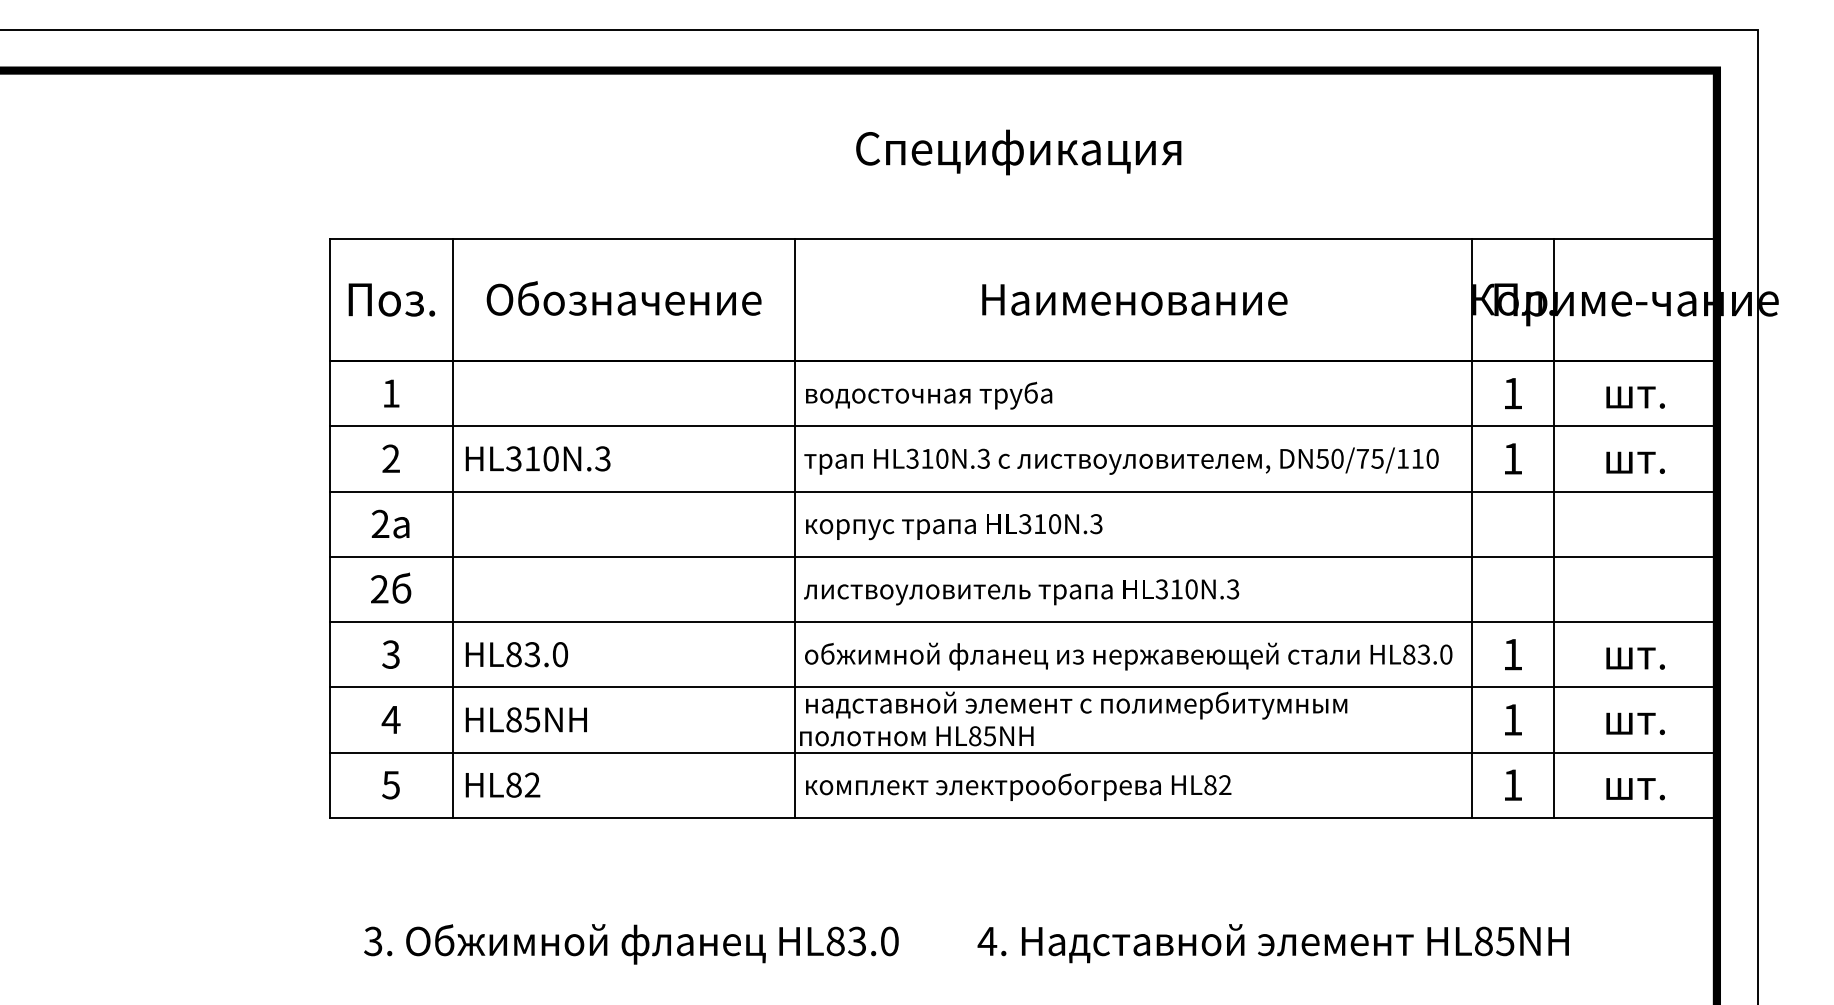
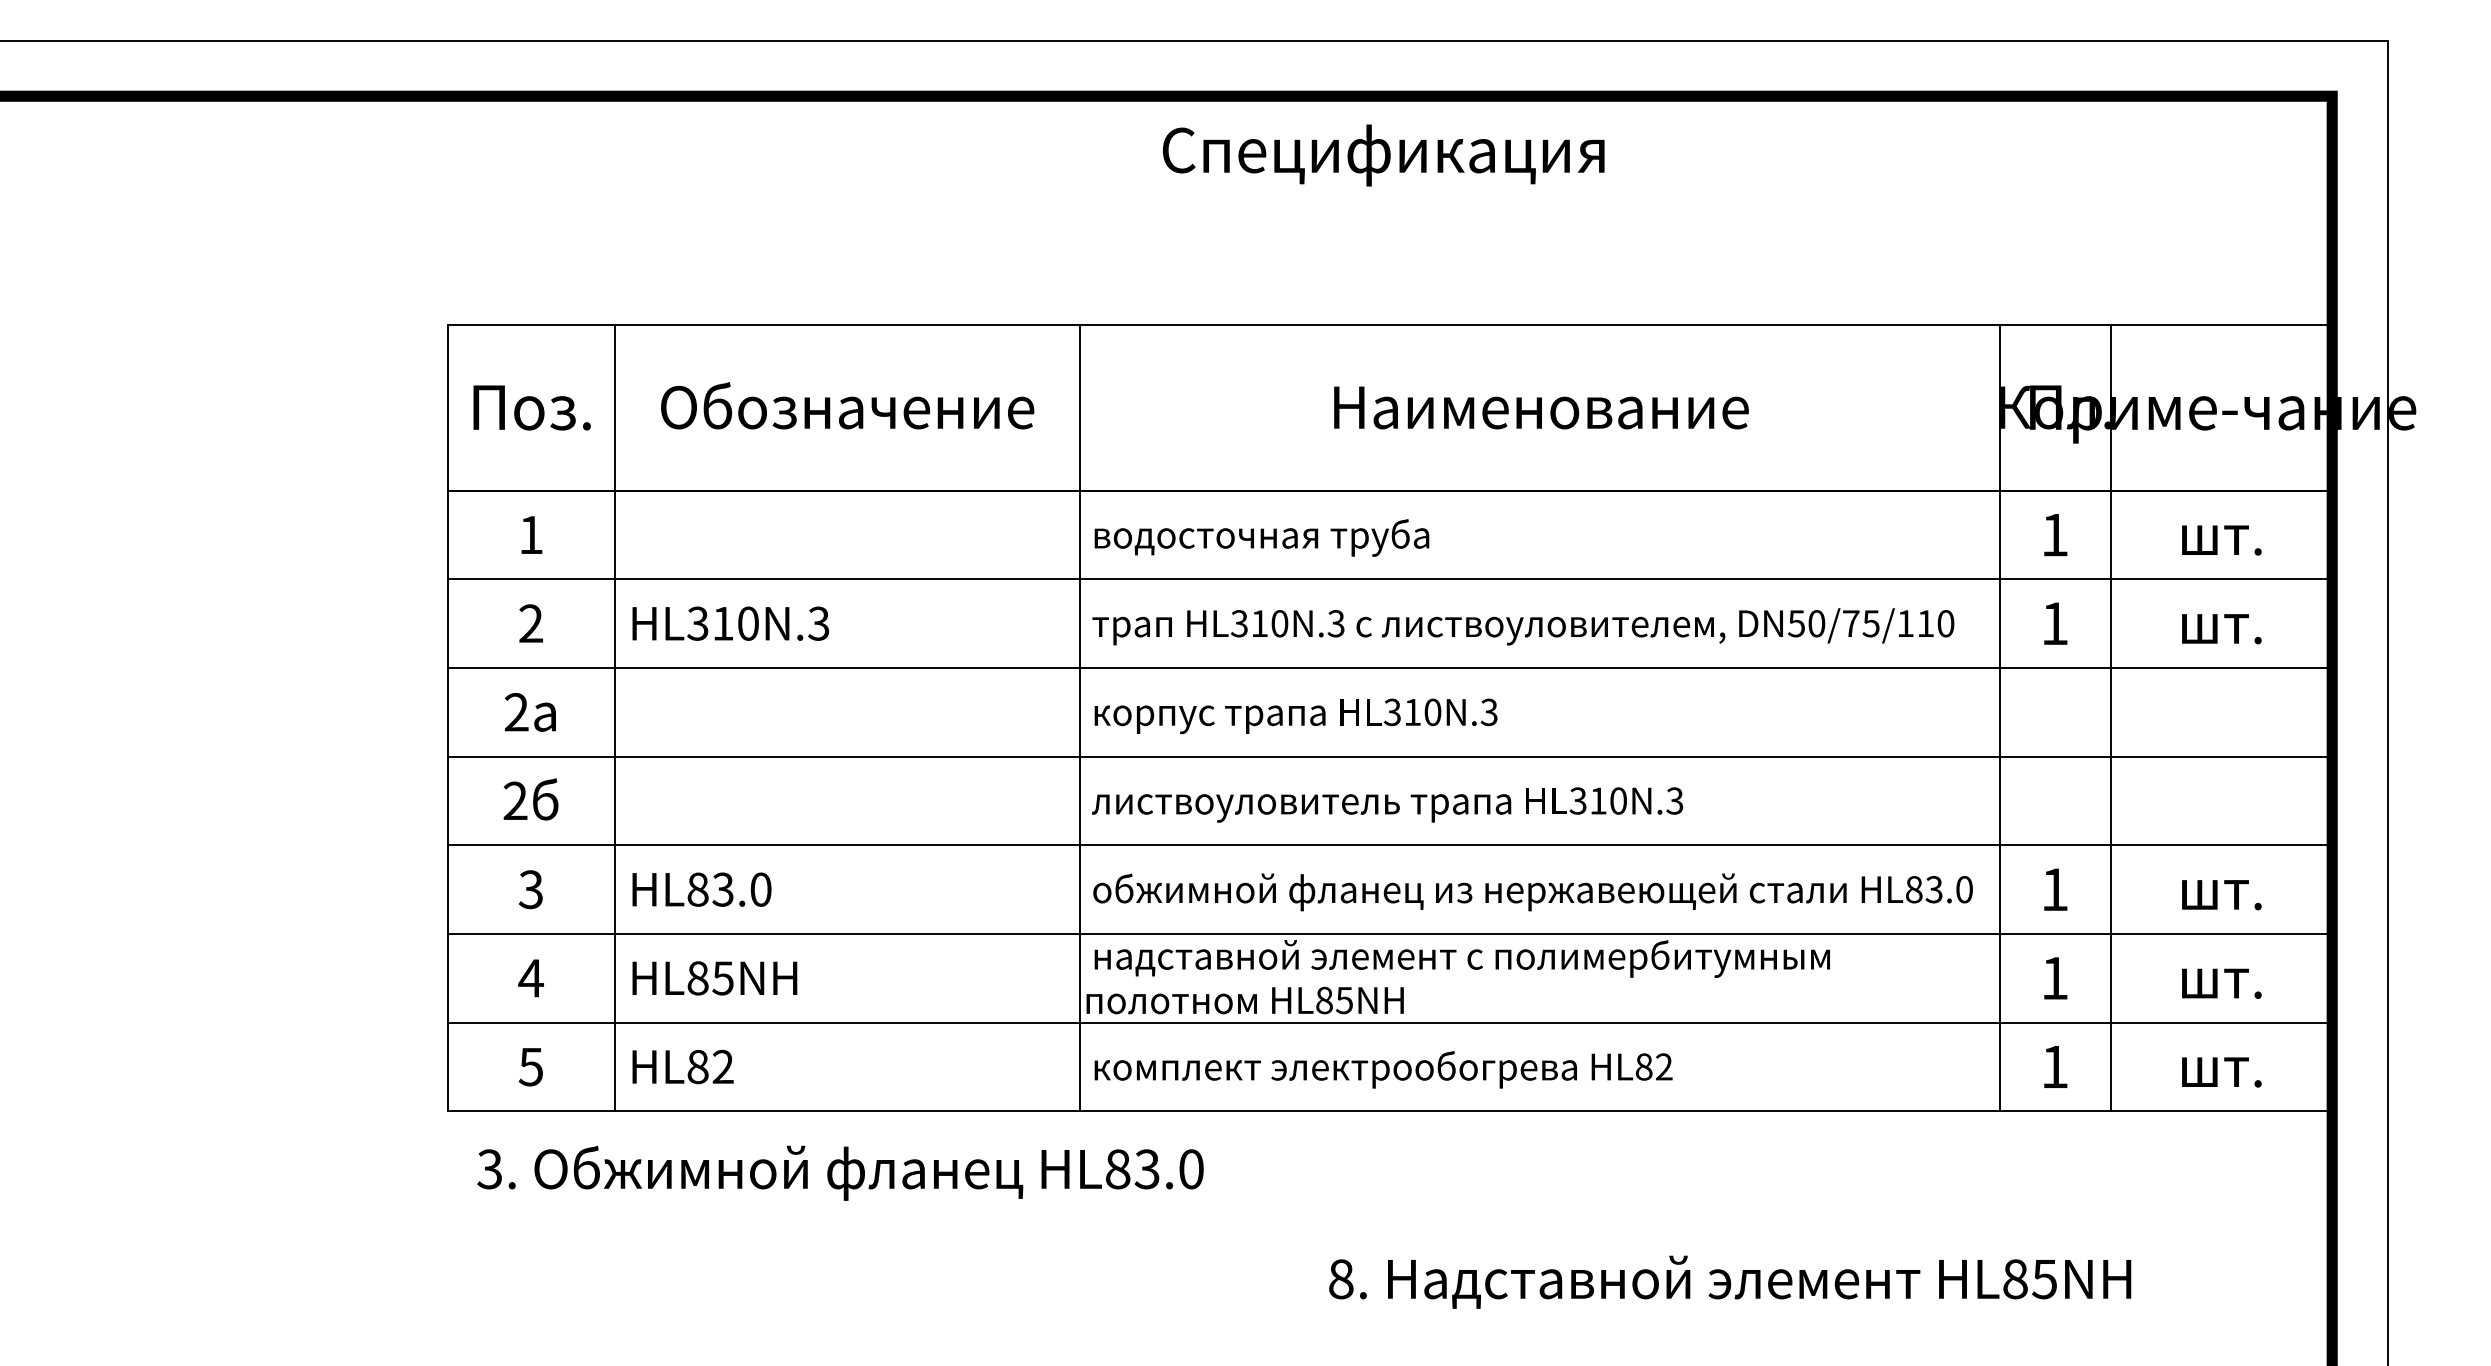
text: (1018, 152) -> (1383, 155), moved
text: (986, 941) -> (1340, 1279), 4. -> 8.
text: (631, 943) -> (840, 1172), moved

